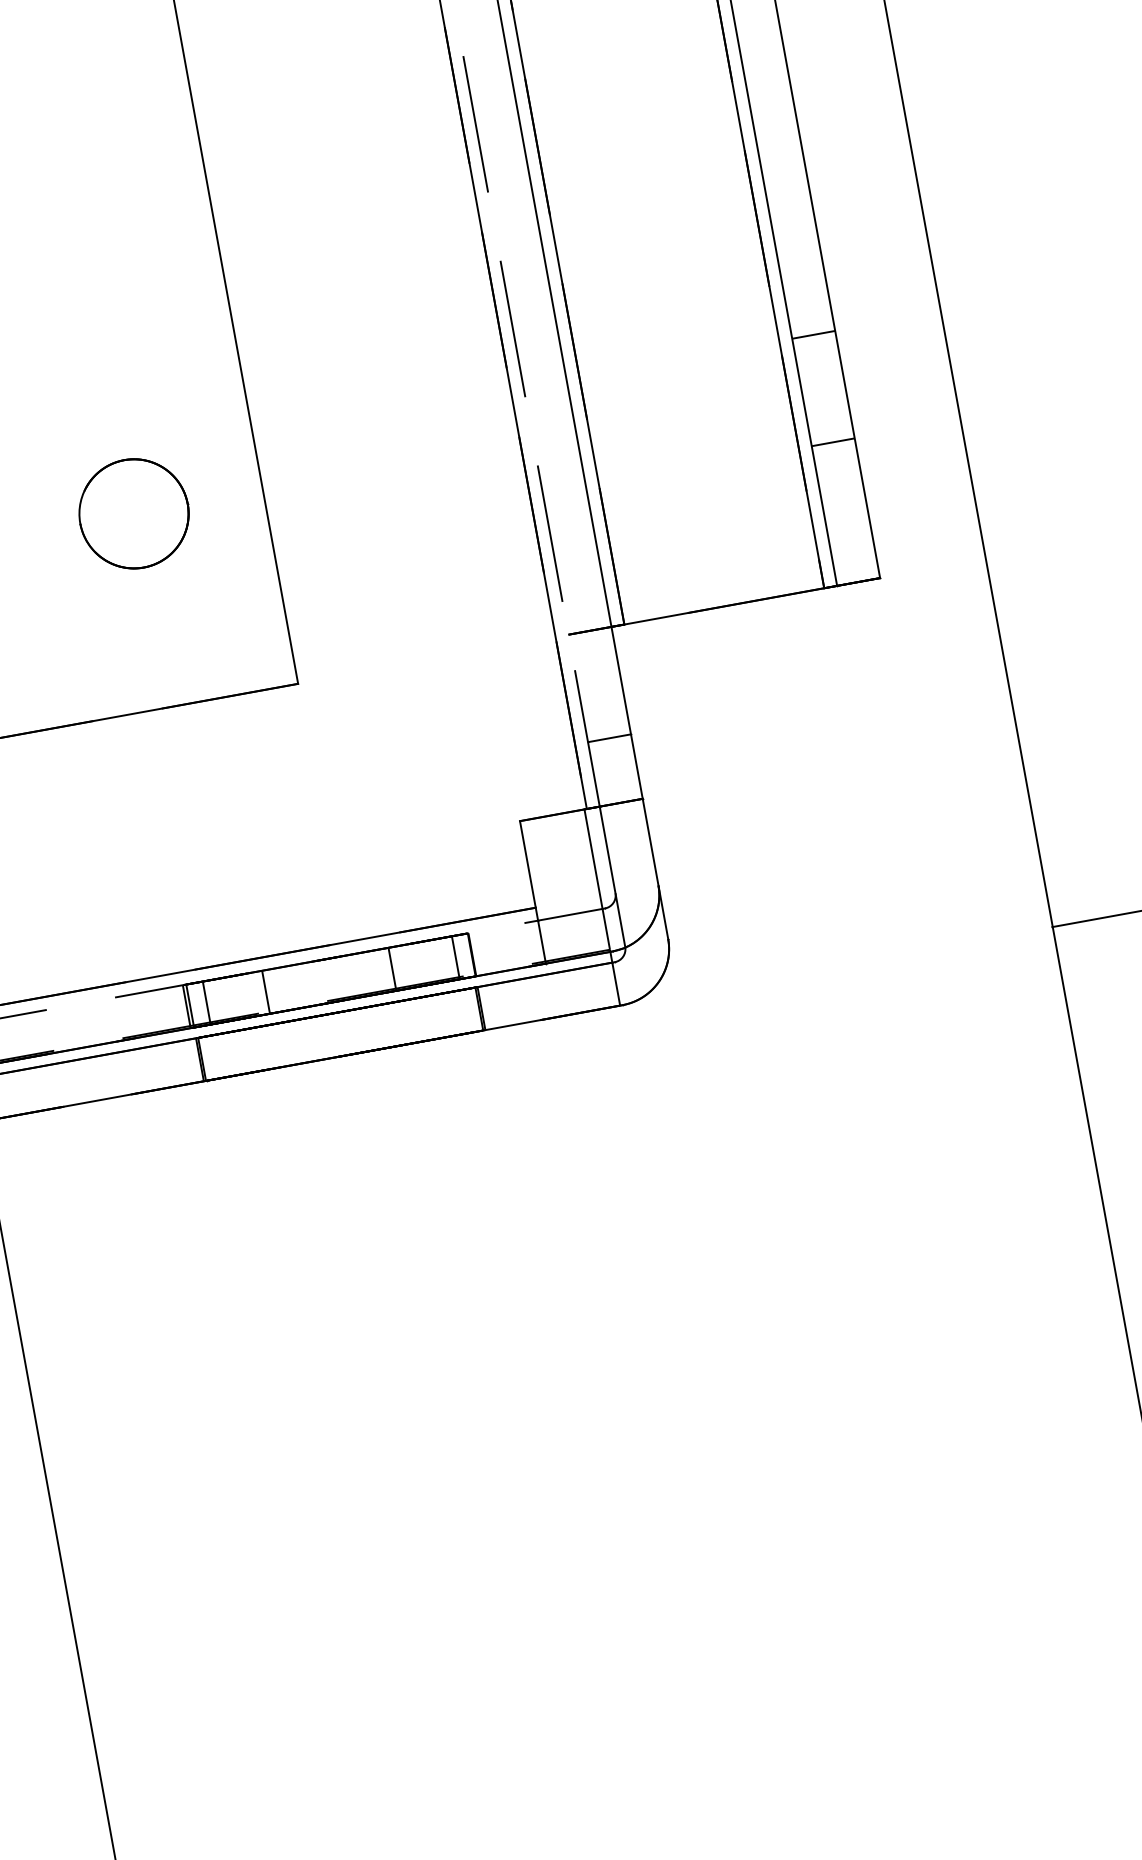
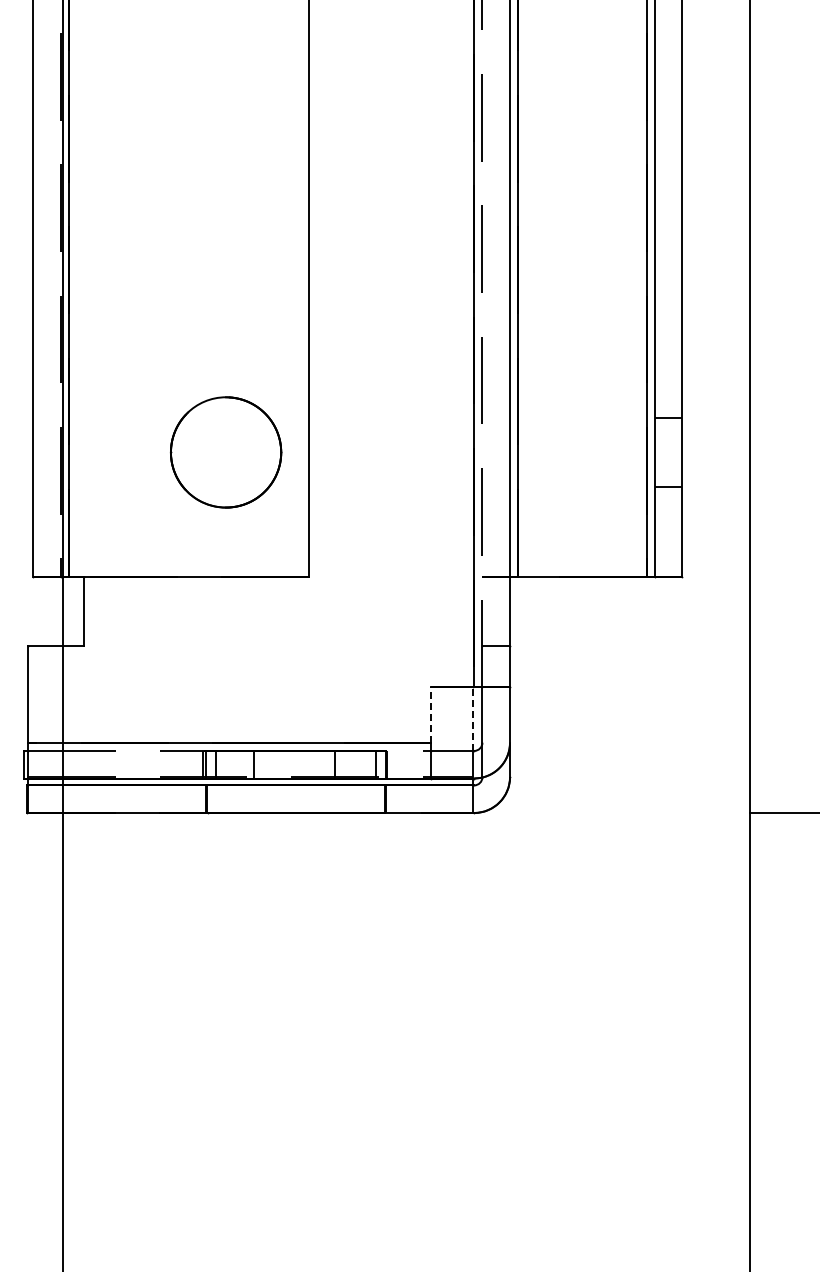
part: (134, 513) -> (226, 452), size x1.6
line: (593, 859) -> (472, 719), solid -> dashed
line: (528, 863) -> (431, 714), solid -> dashed

